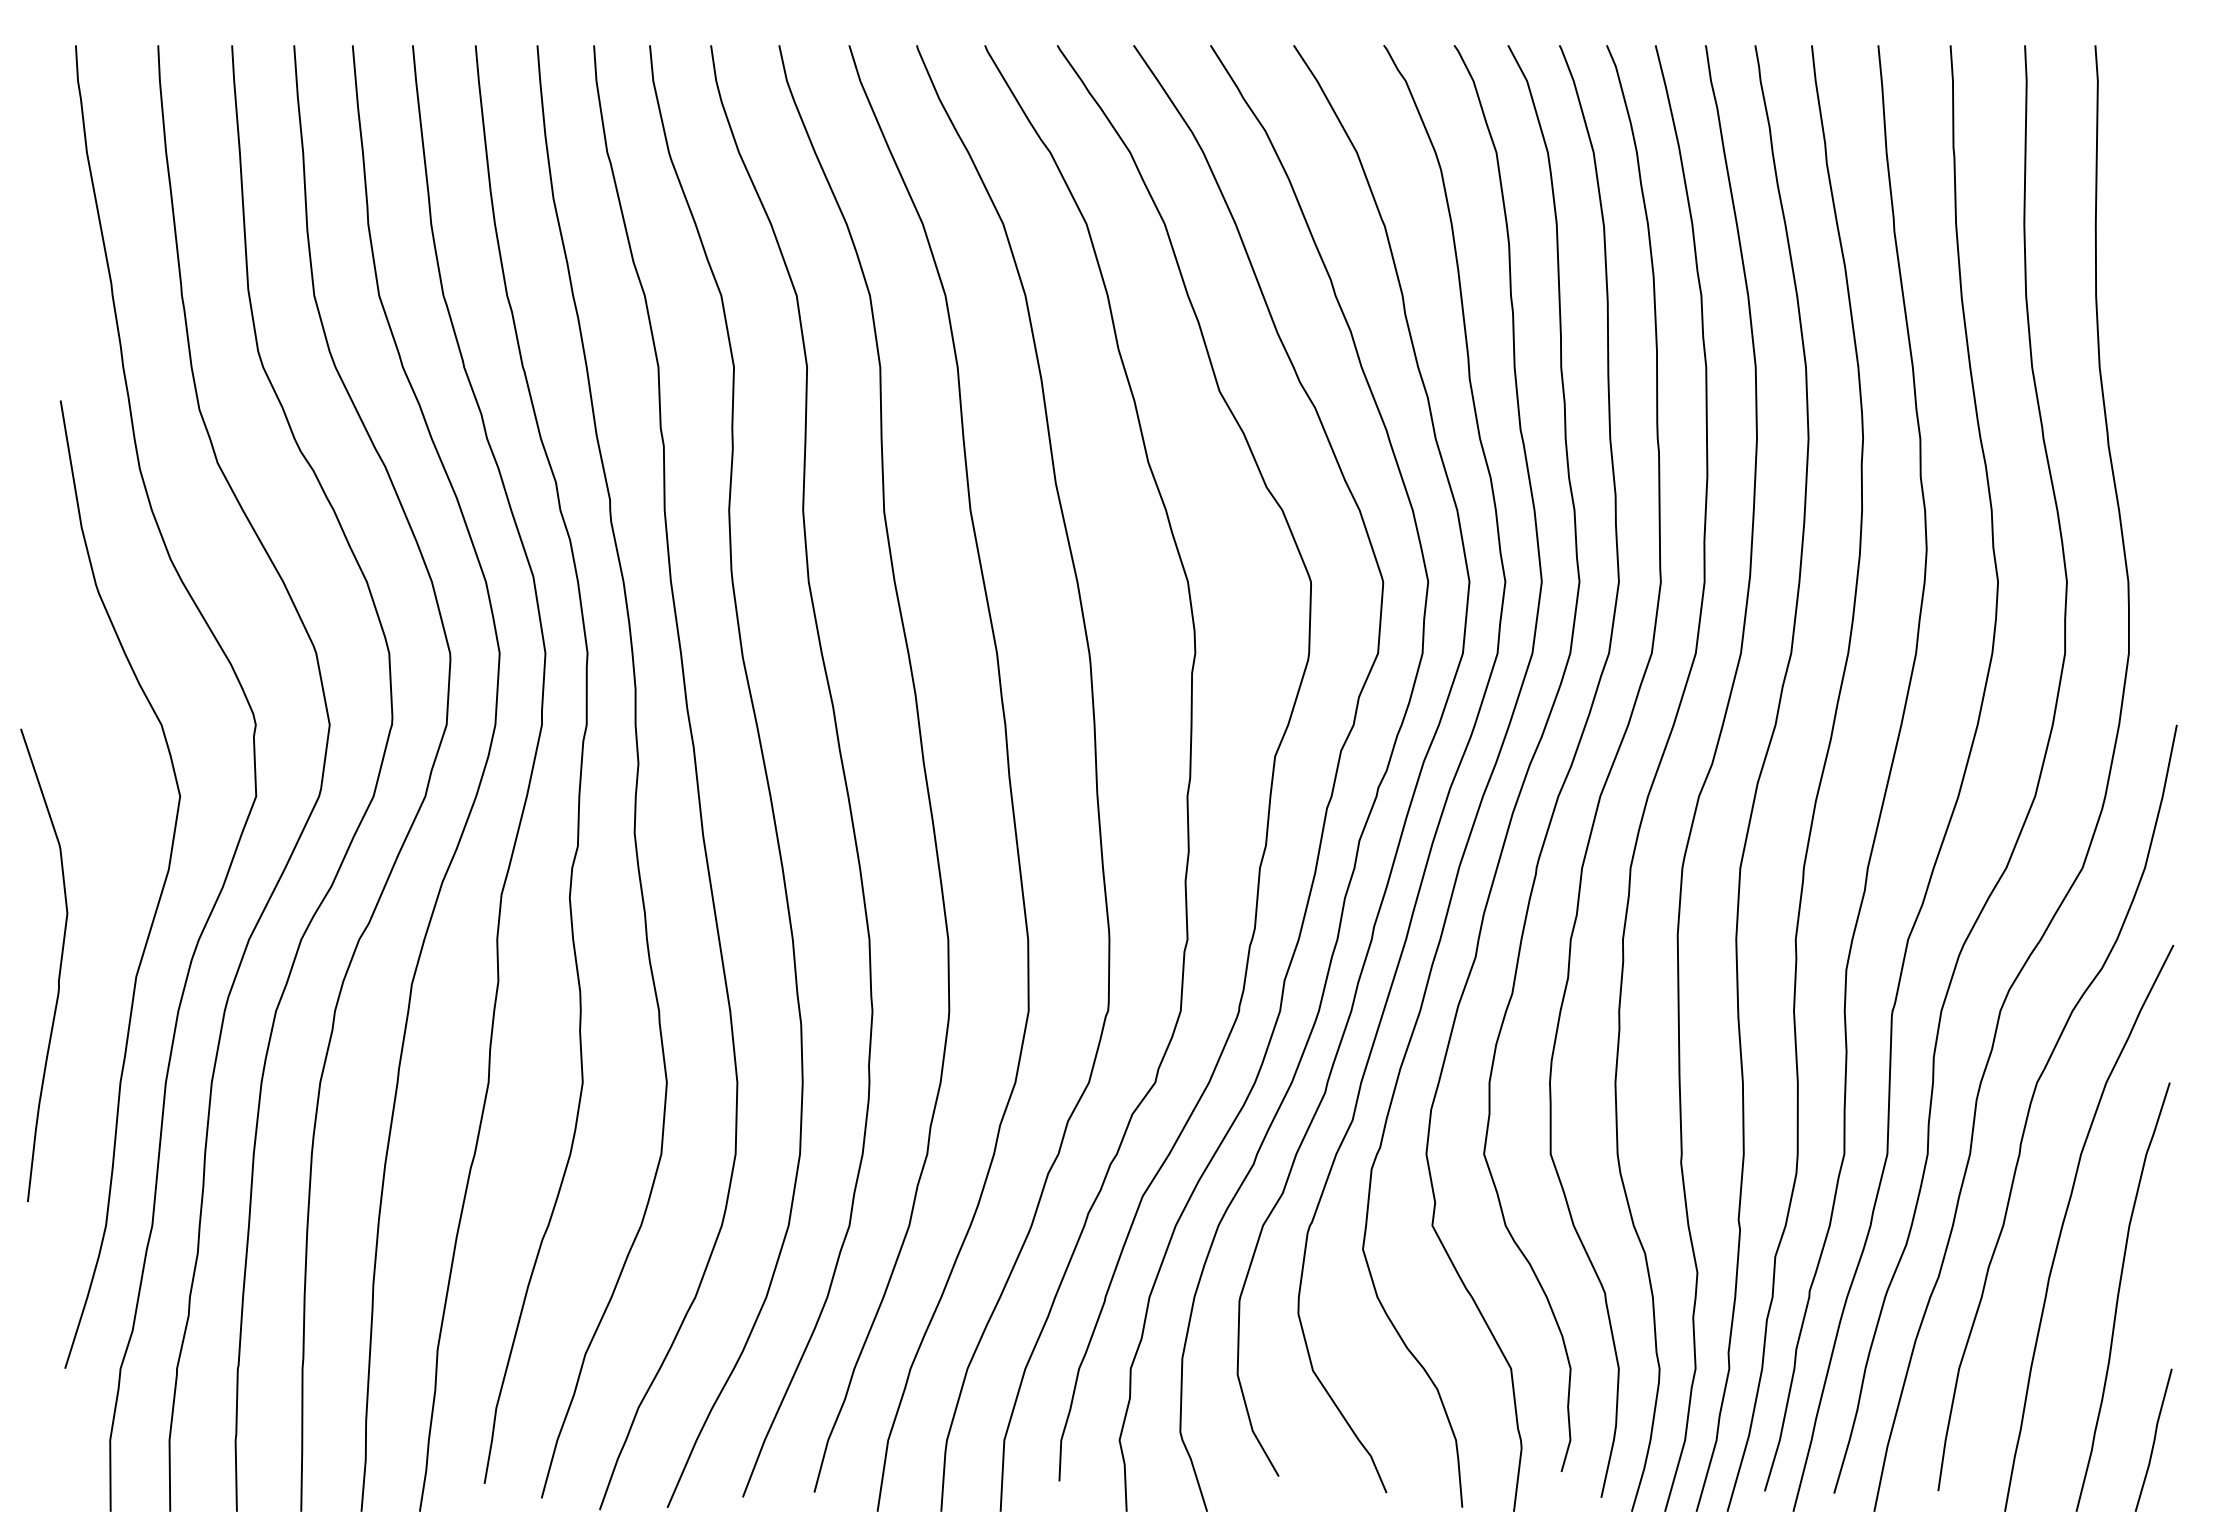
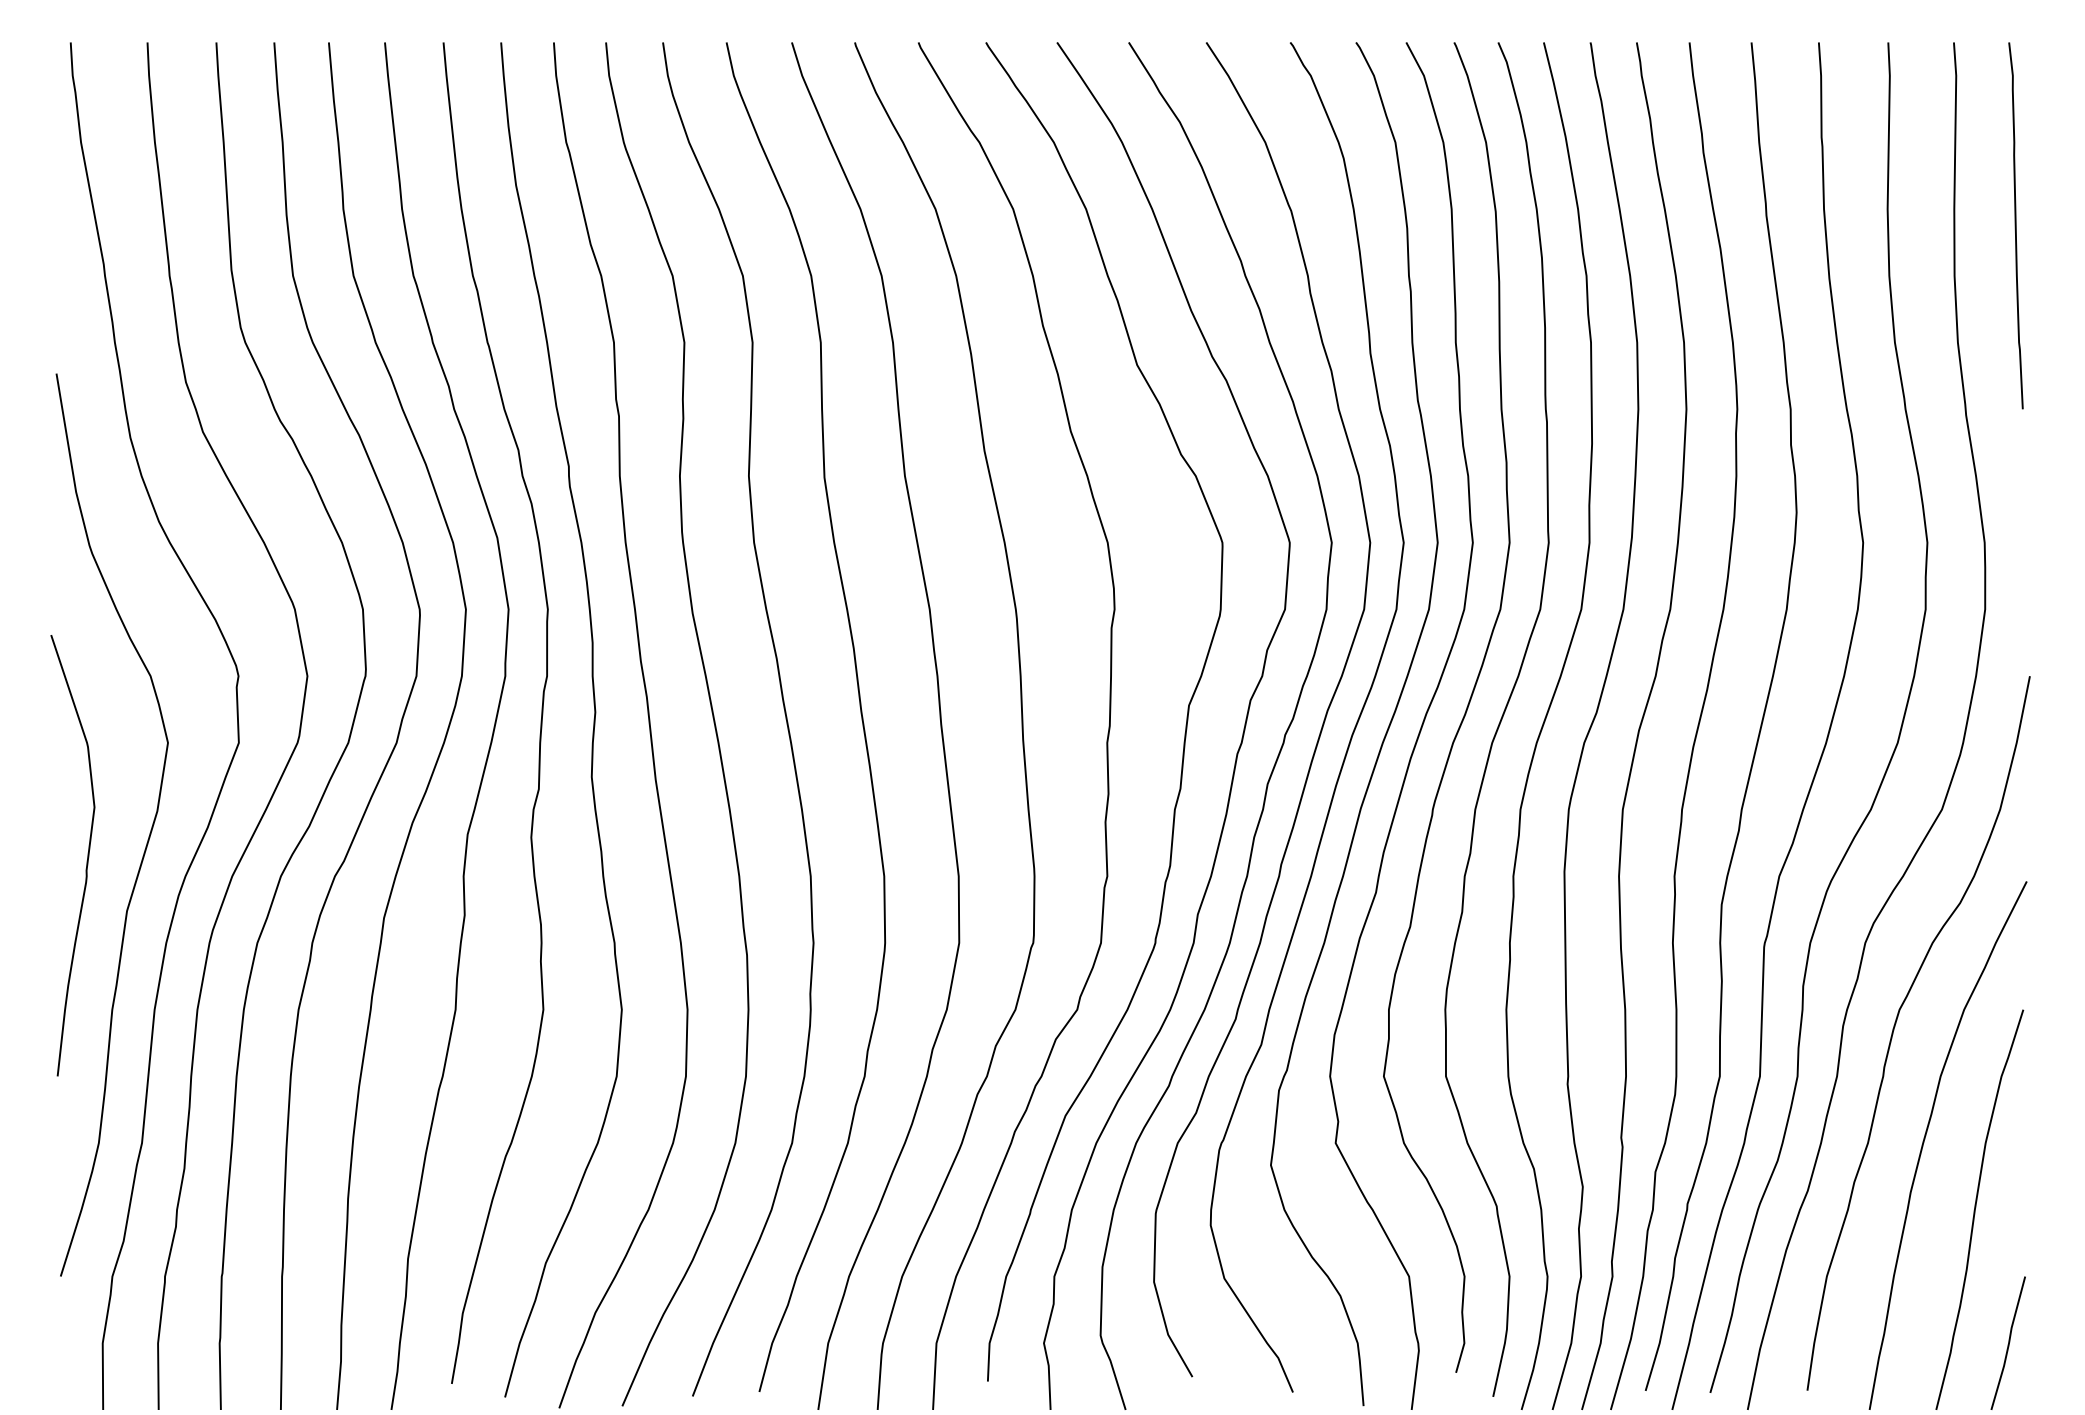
curve: (2161, 241) -> (2015, 225), added
curve: (59, 966) -> (87, 856), moved

